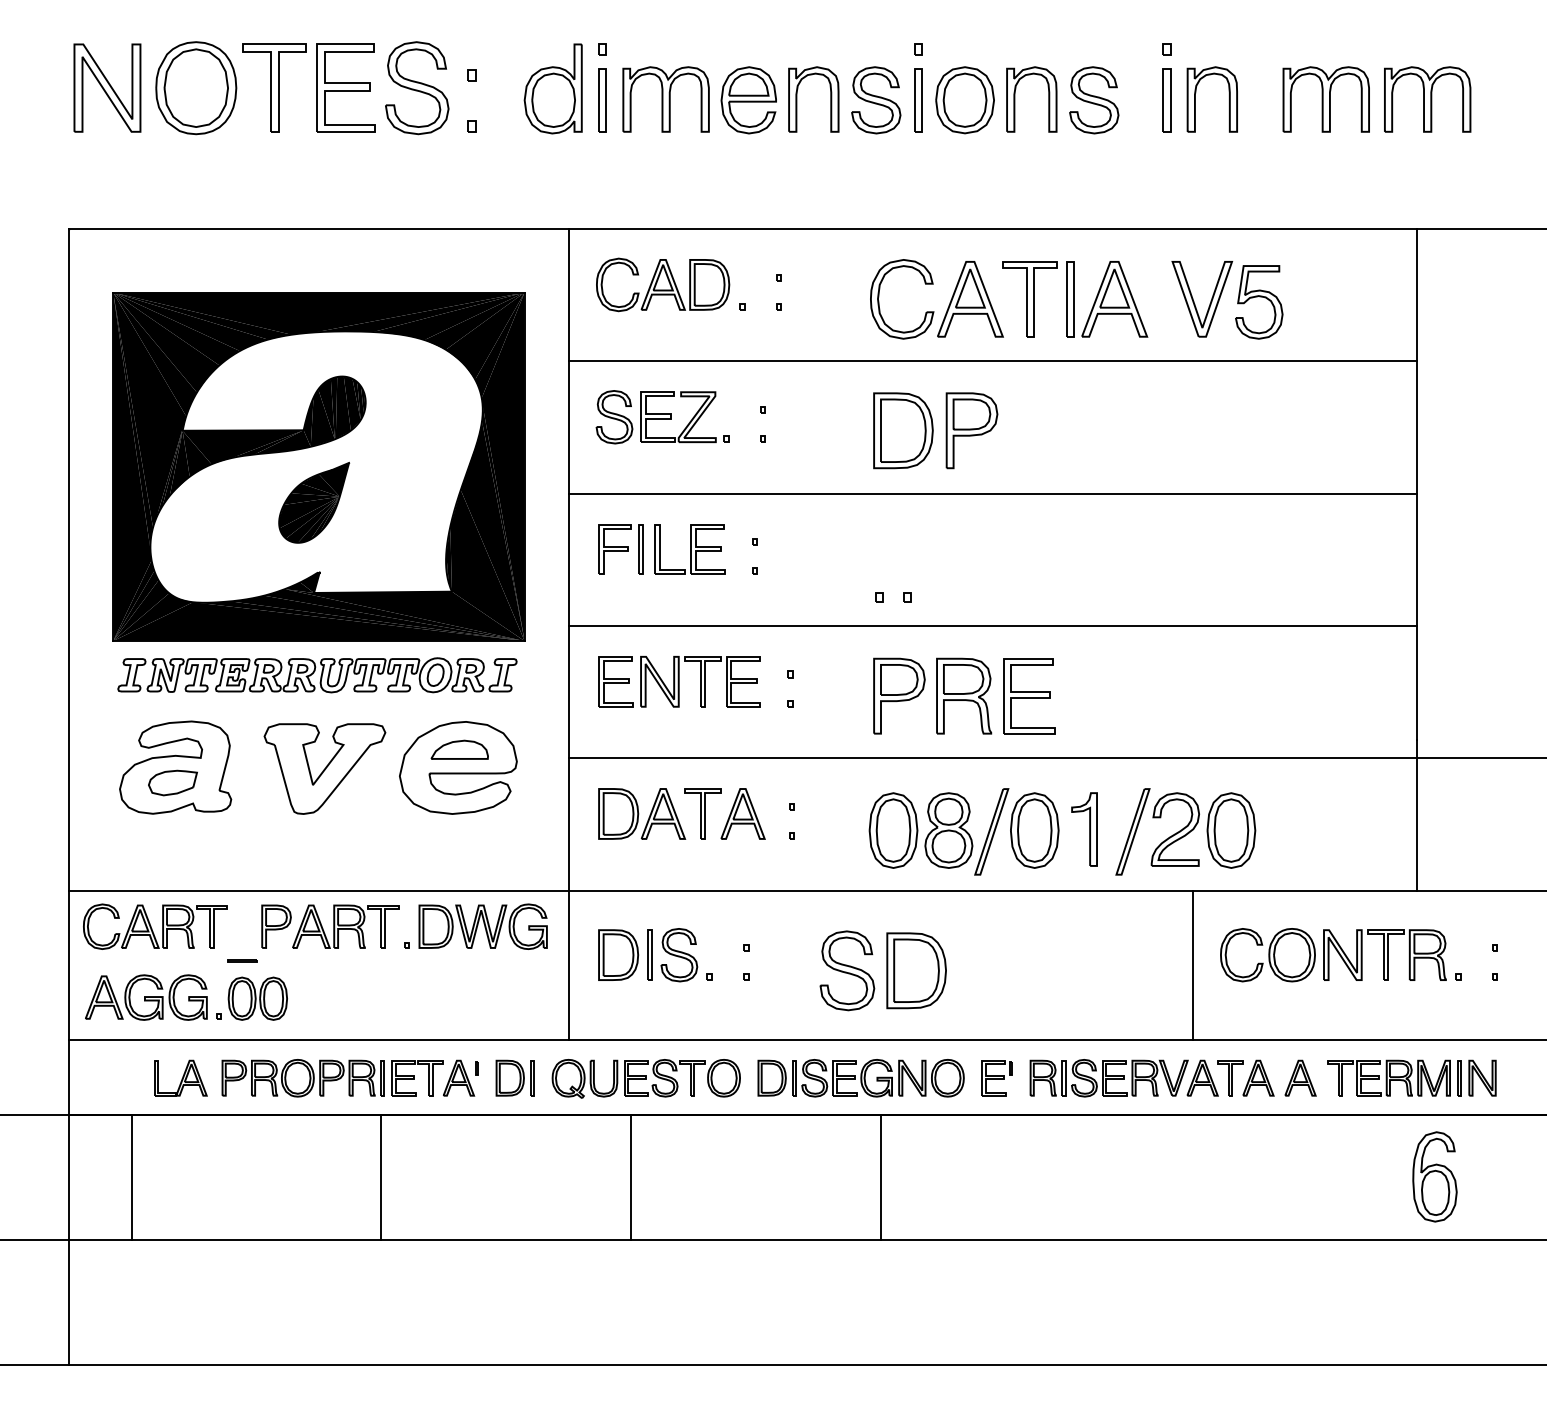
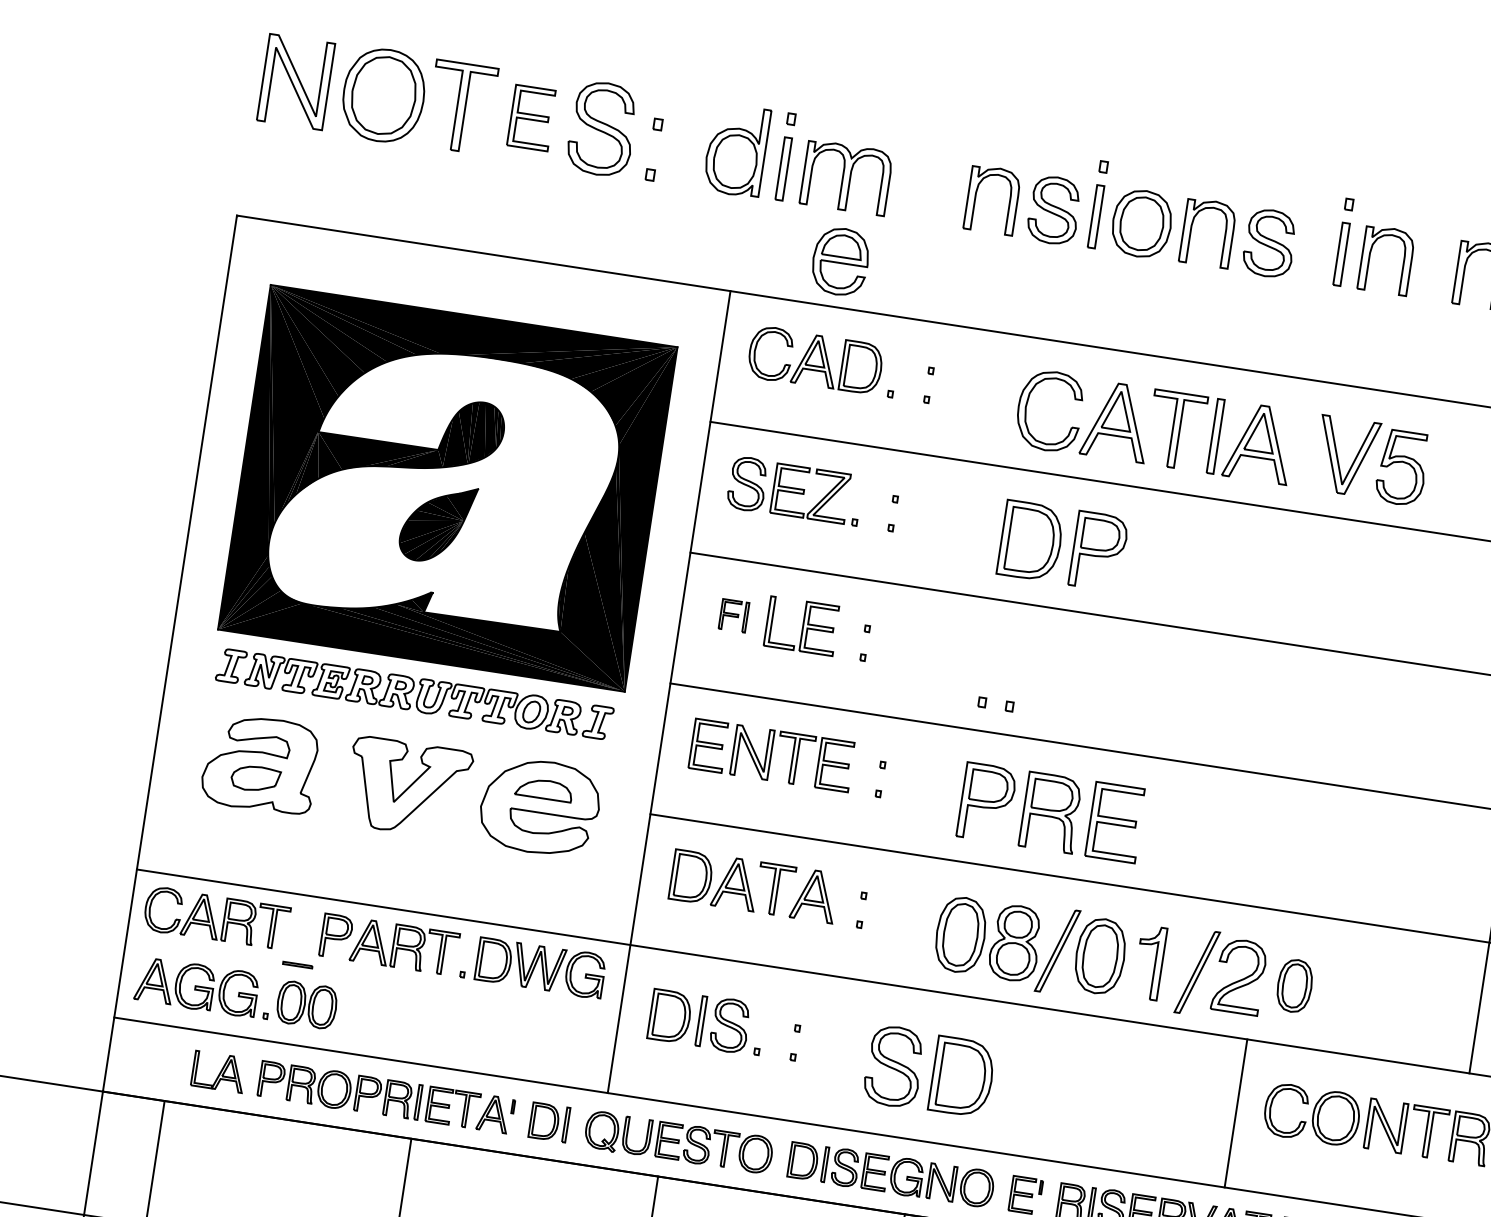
part: (345, 87) -> (531, 117), size x0.7
part: (748, 100) -> (840, 261), moved
part: (620, 549) -> (733, 615), size x0.6
part: (1231, 830) -> (1294, 985), size x0.7

